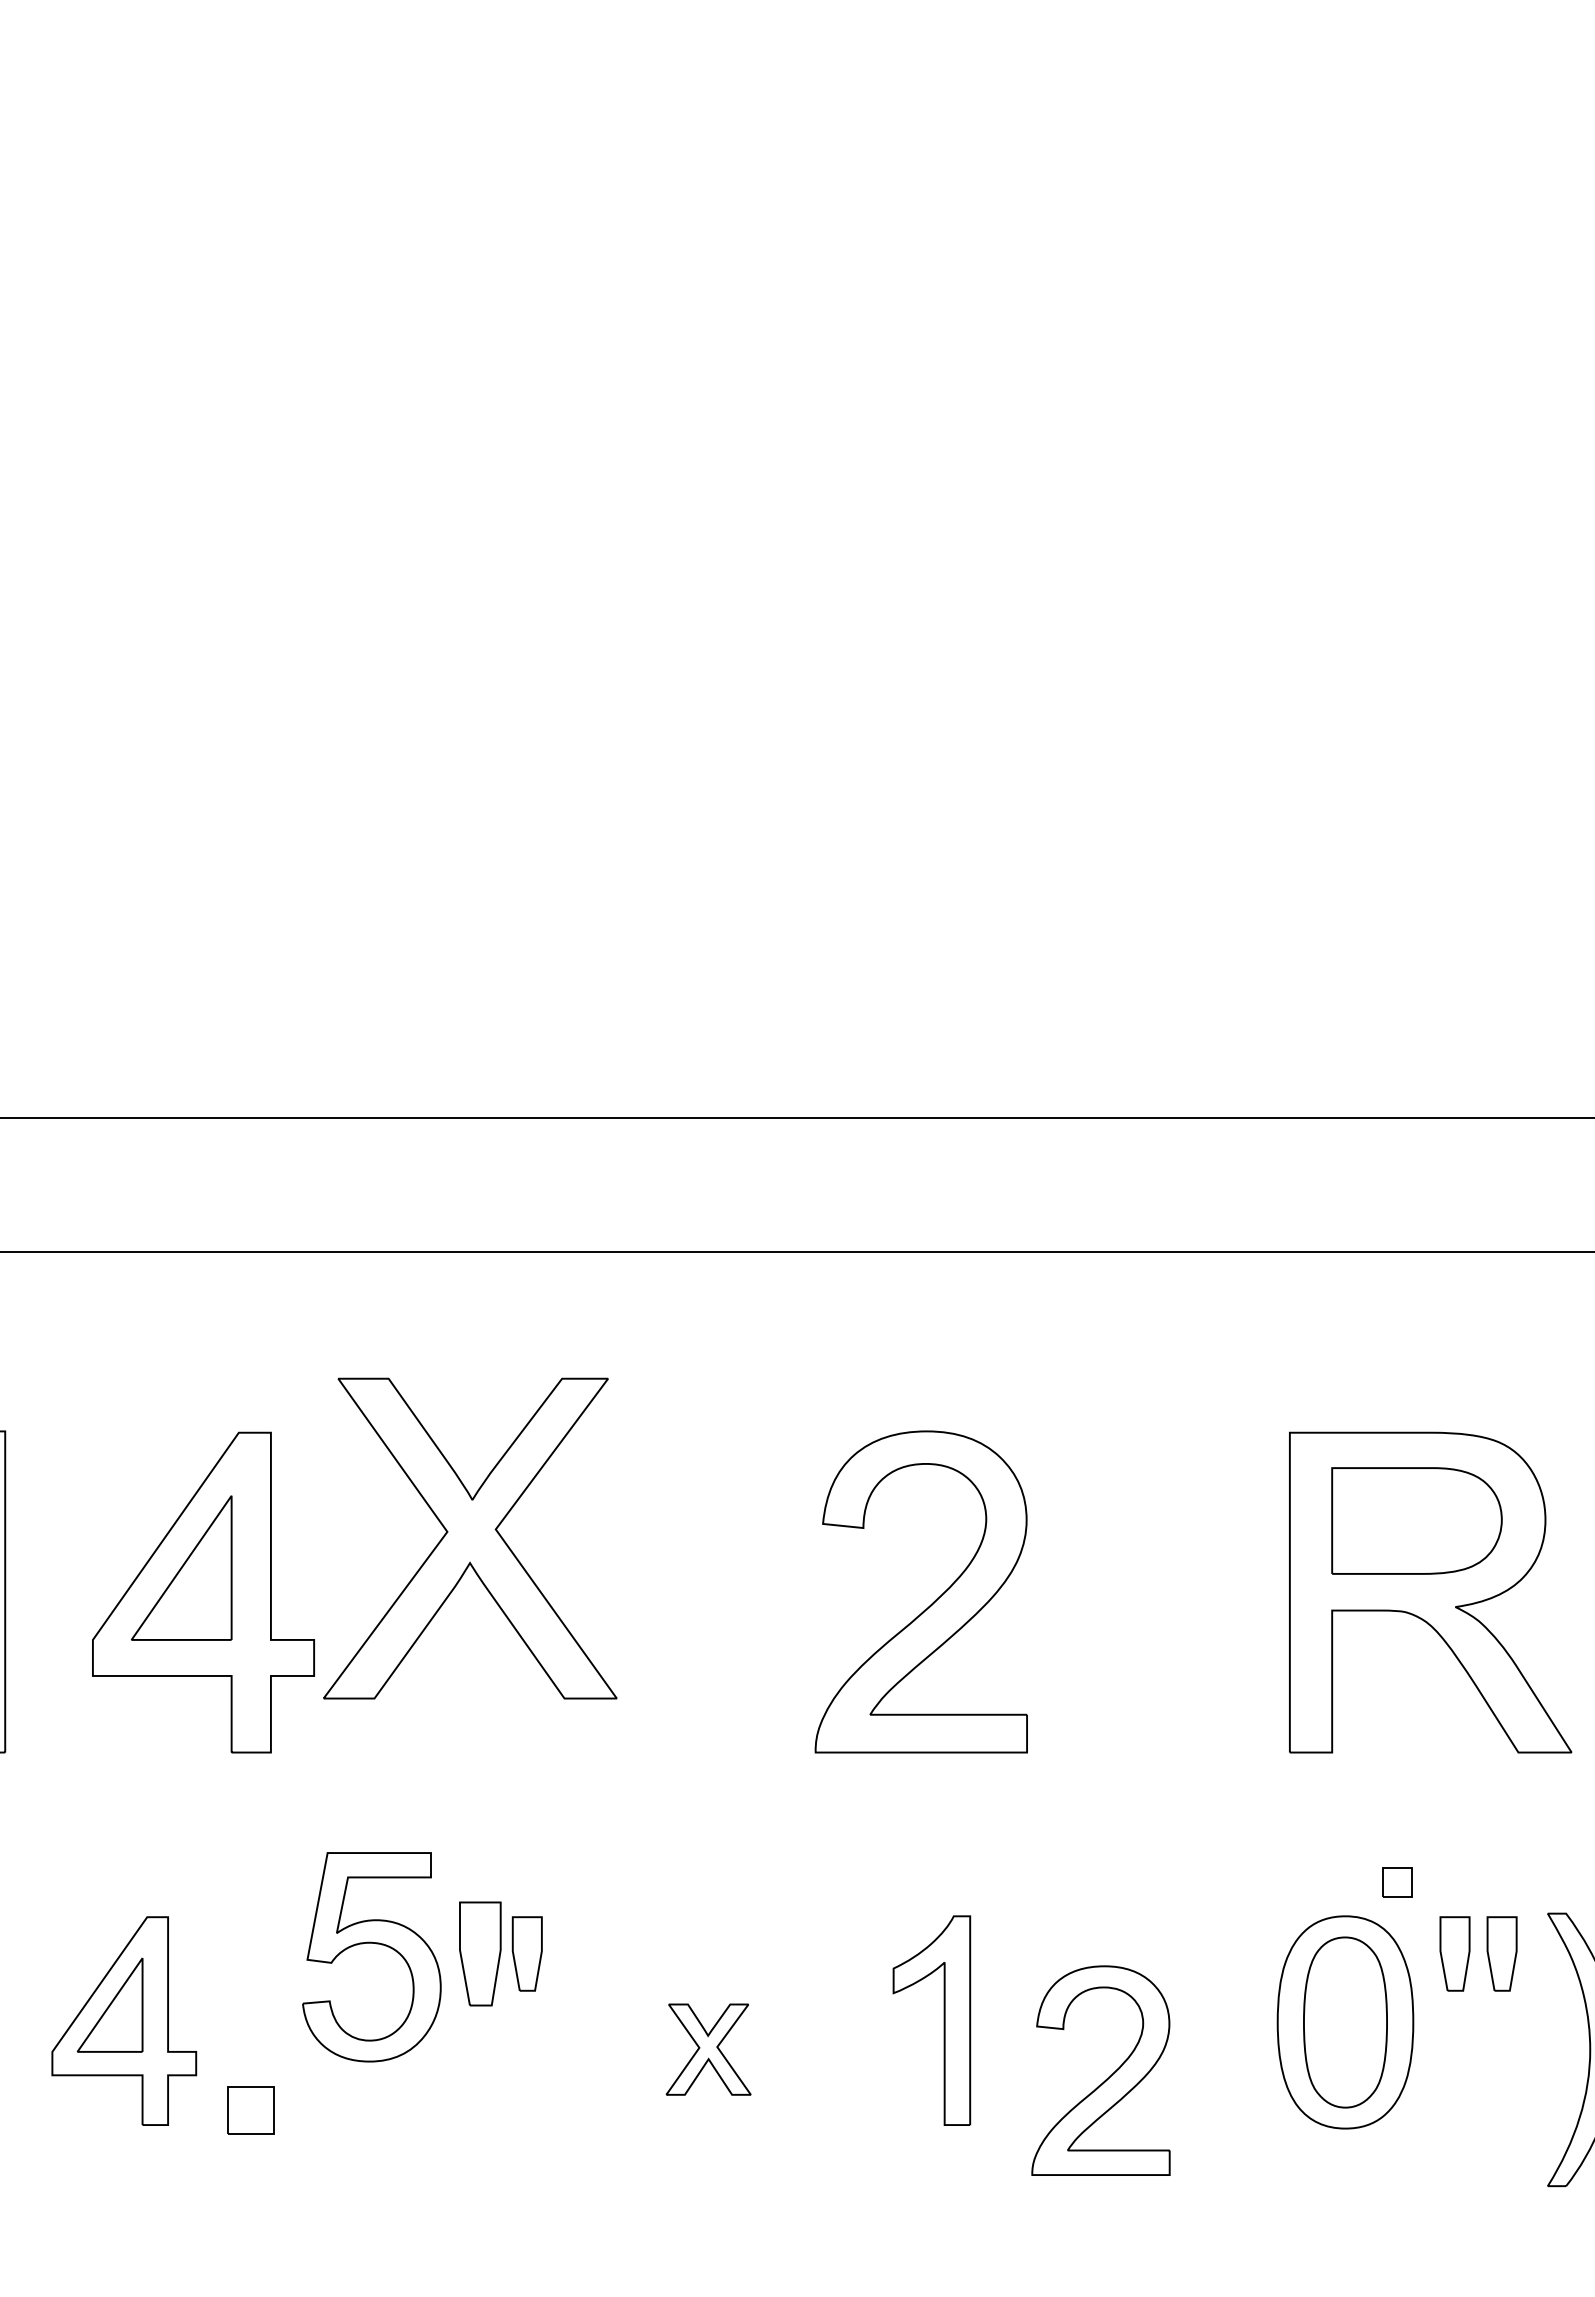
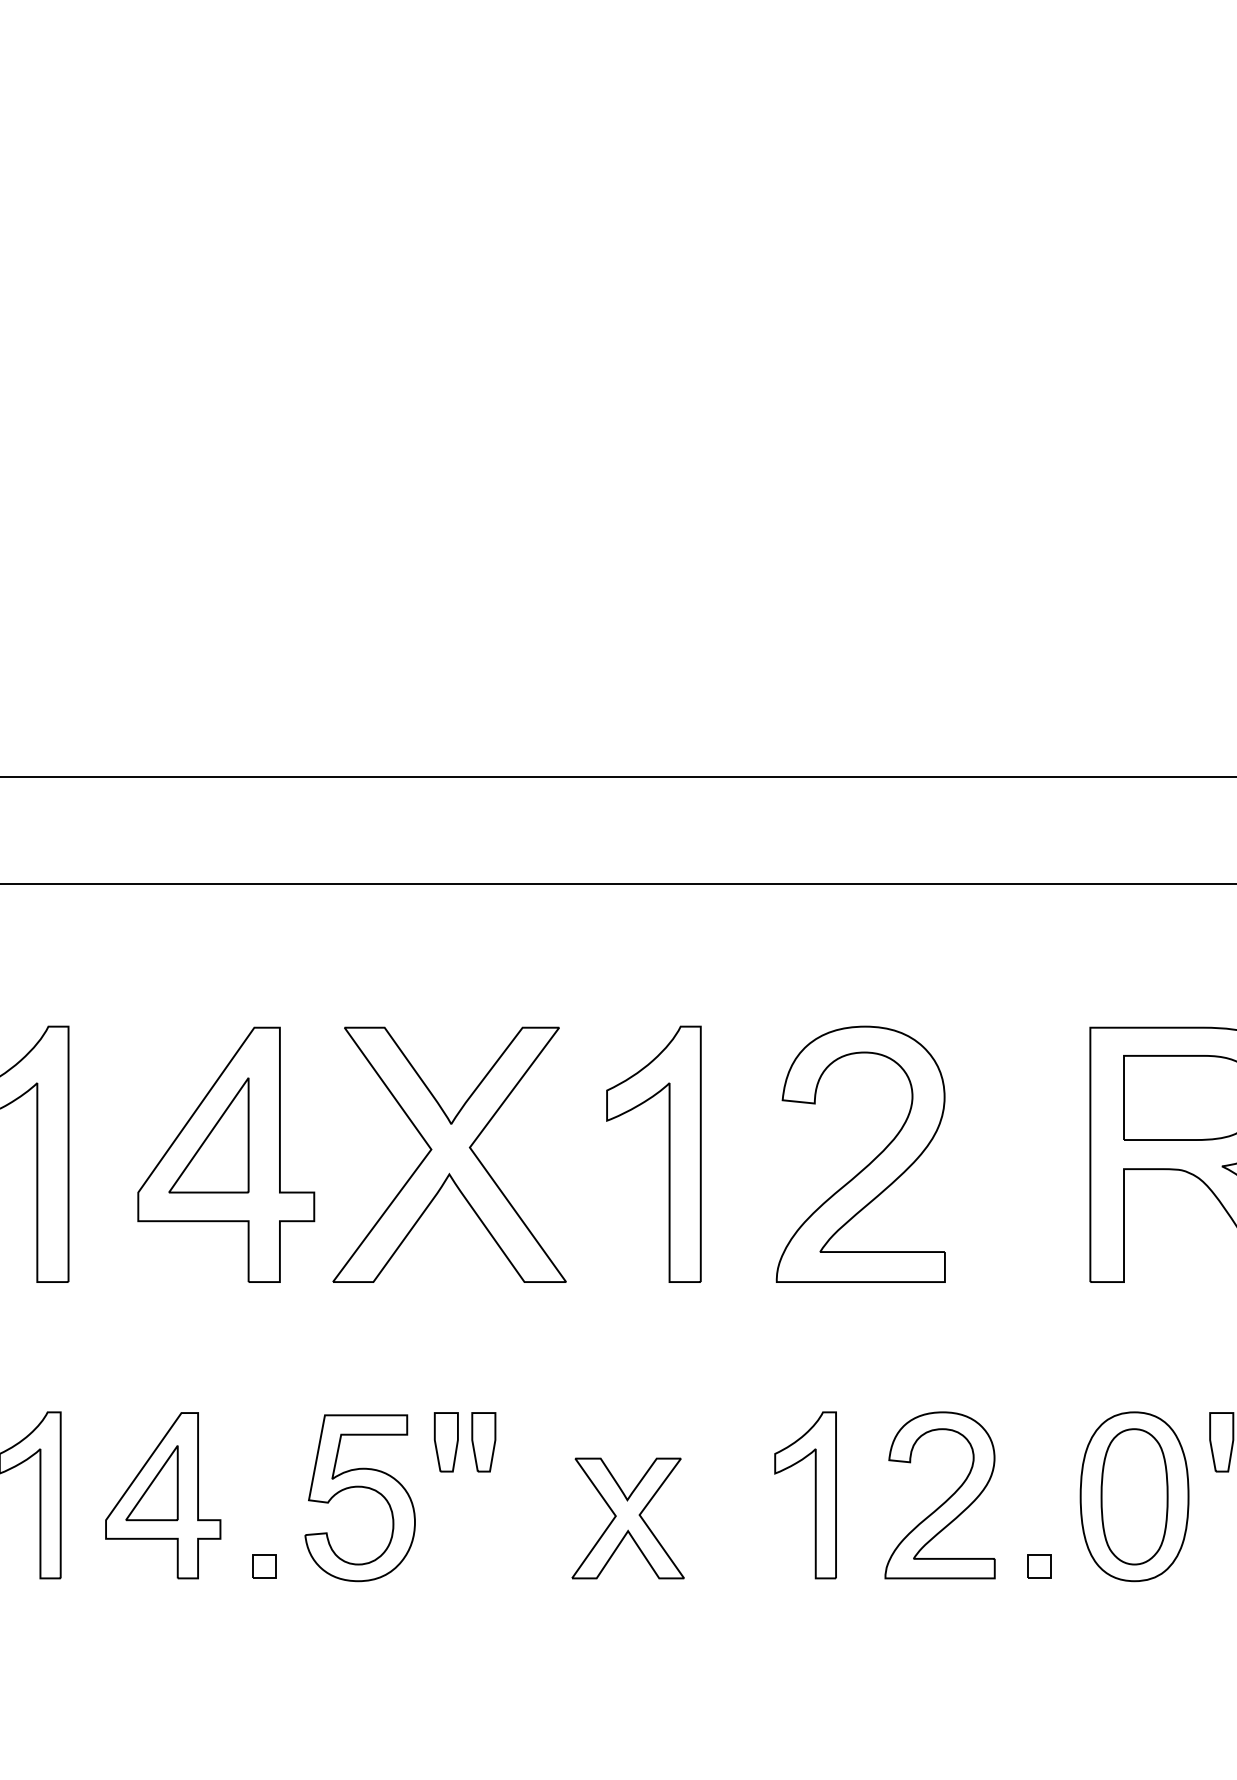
part: (470, 1538) -> (449, 1154), moved
part: (760, 1591) -> (669, 1154), added
part: (932, 1602) -> (869, 1162), moved
part: (1397, 1882) -> (1039, 1566), moved
part: (376, 1944) -> (363, 1488), moved
part: (479, 1953) -> (445, 1441), size x0.71
part: (708, 2049) -> (627, 1518), size x1.67
part: (1107, 2077) -> (945, 1500), moved
part: (251, 2110) -> (264, 1566), size x0.62

